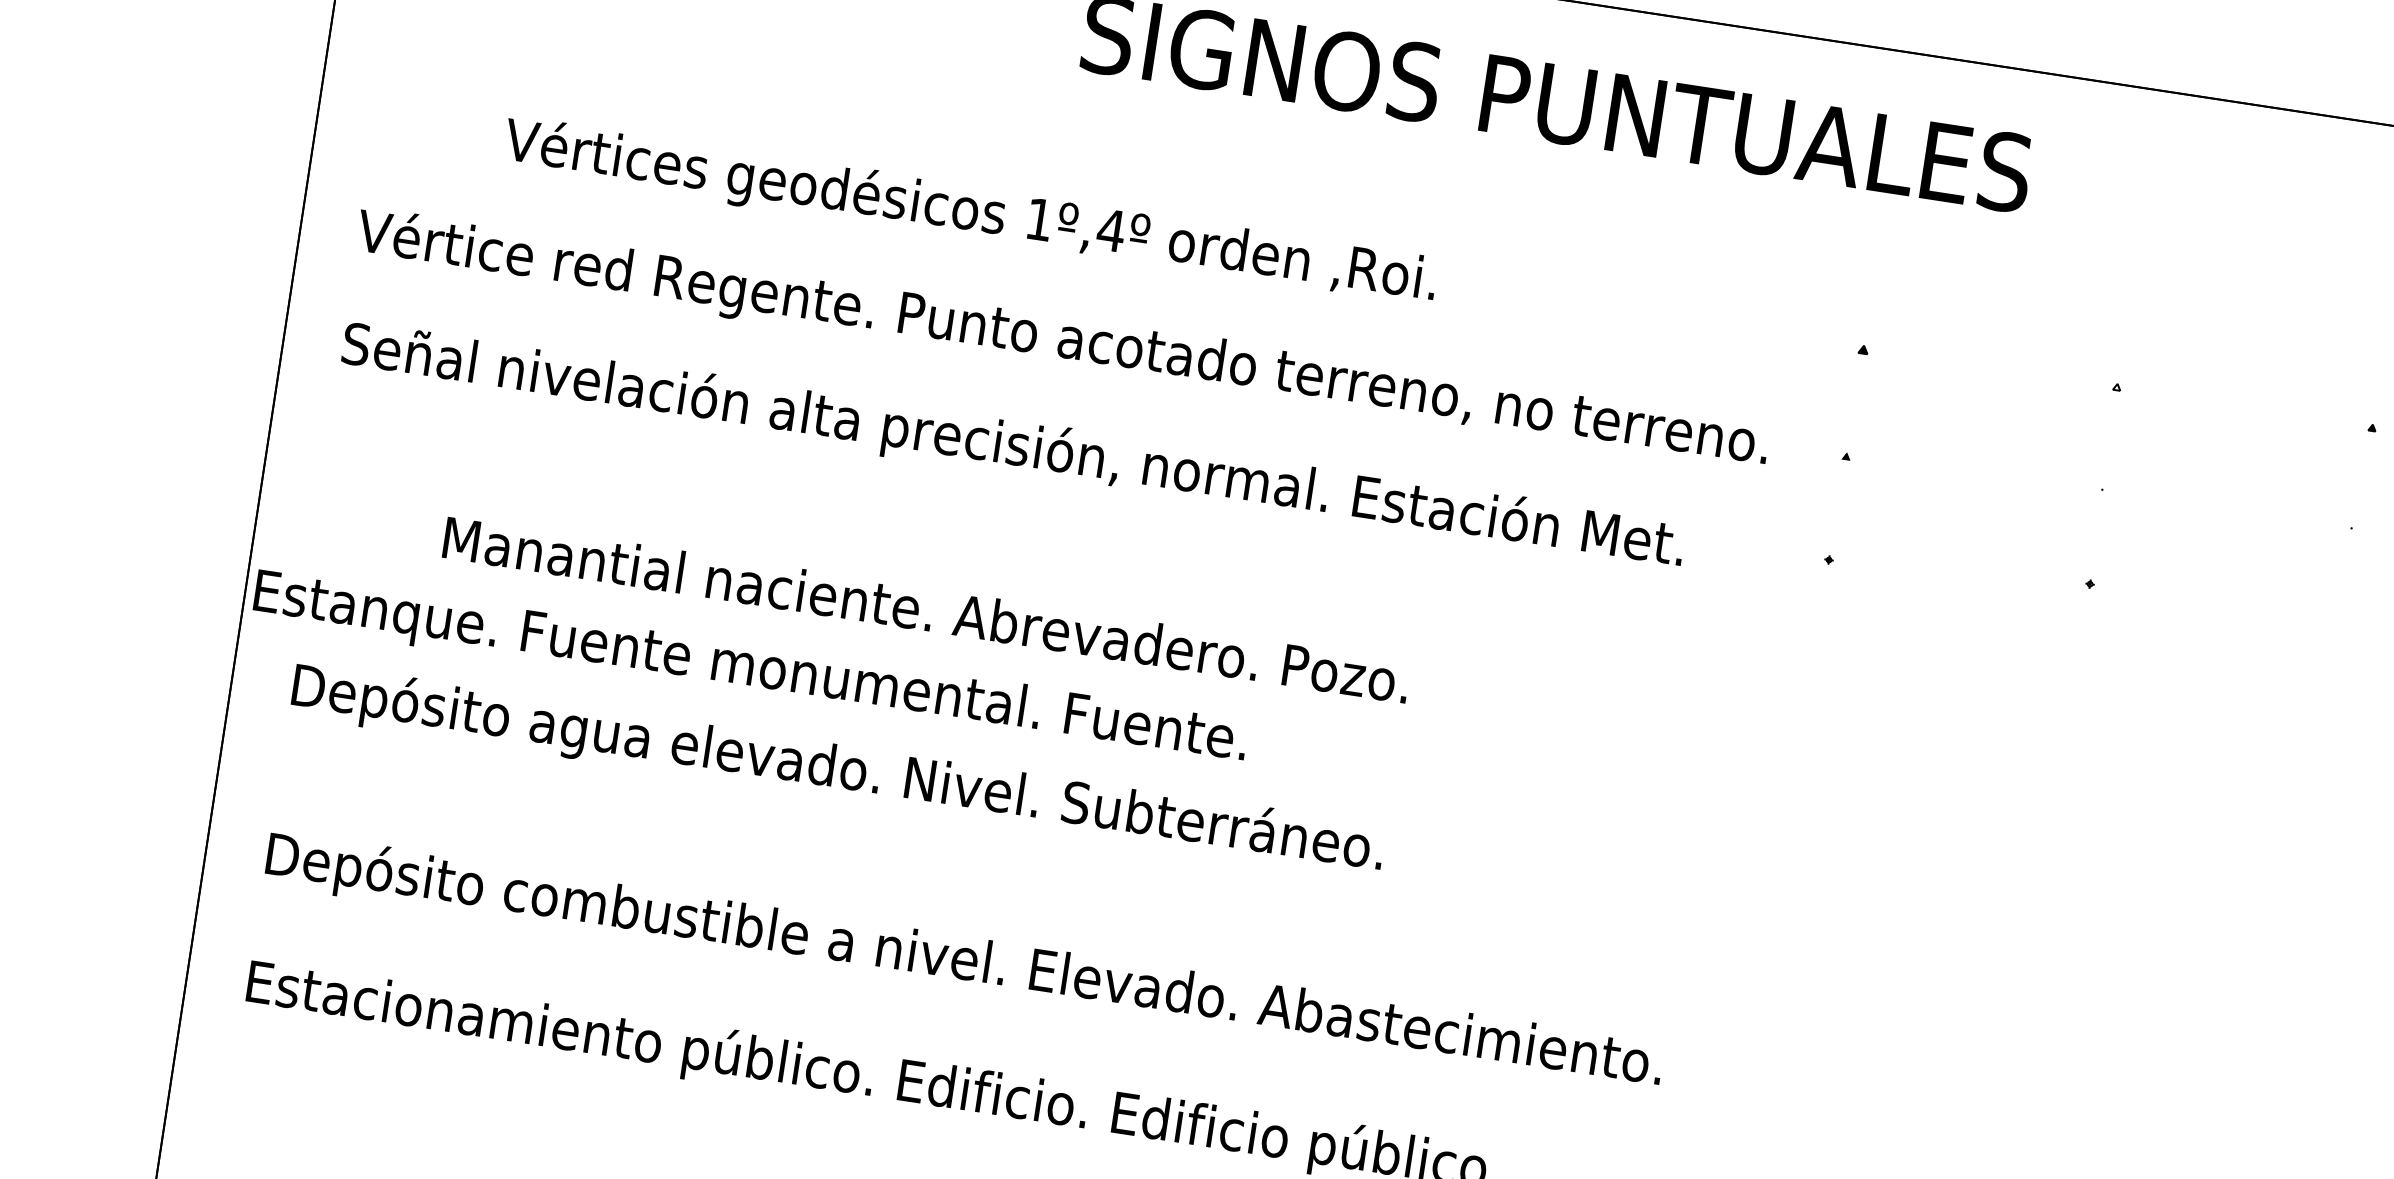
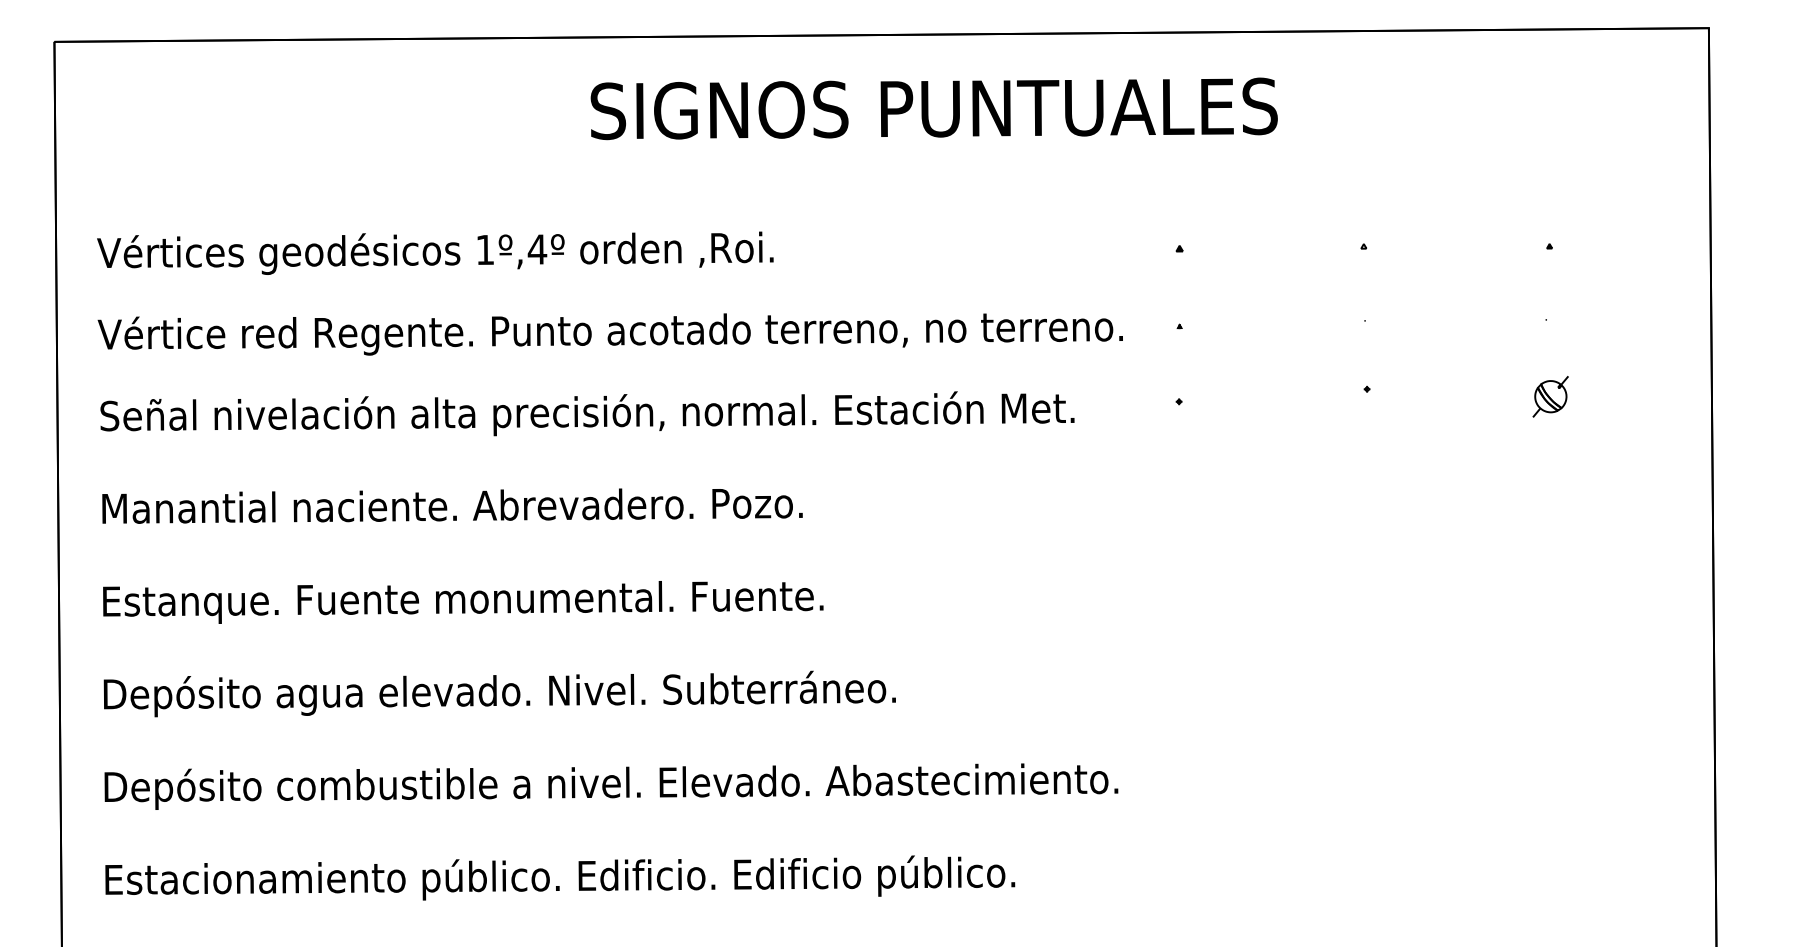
text: (970, 212) -> (435, 252), moved
text: (926, 609) -> (452, 505), moved
part: (2340, 634) -> (1550, 396), added
text: (750, 670) -> (463, 602), moved
text: (837, 770) -> (499, 693), moved

